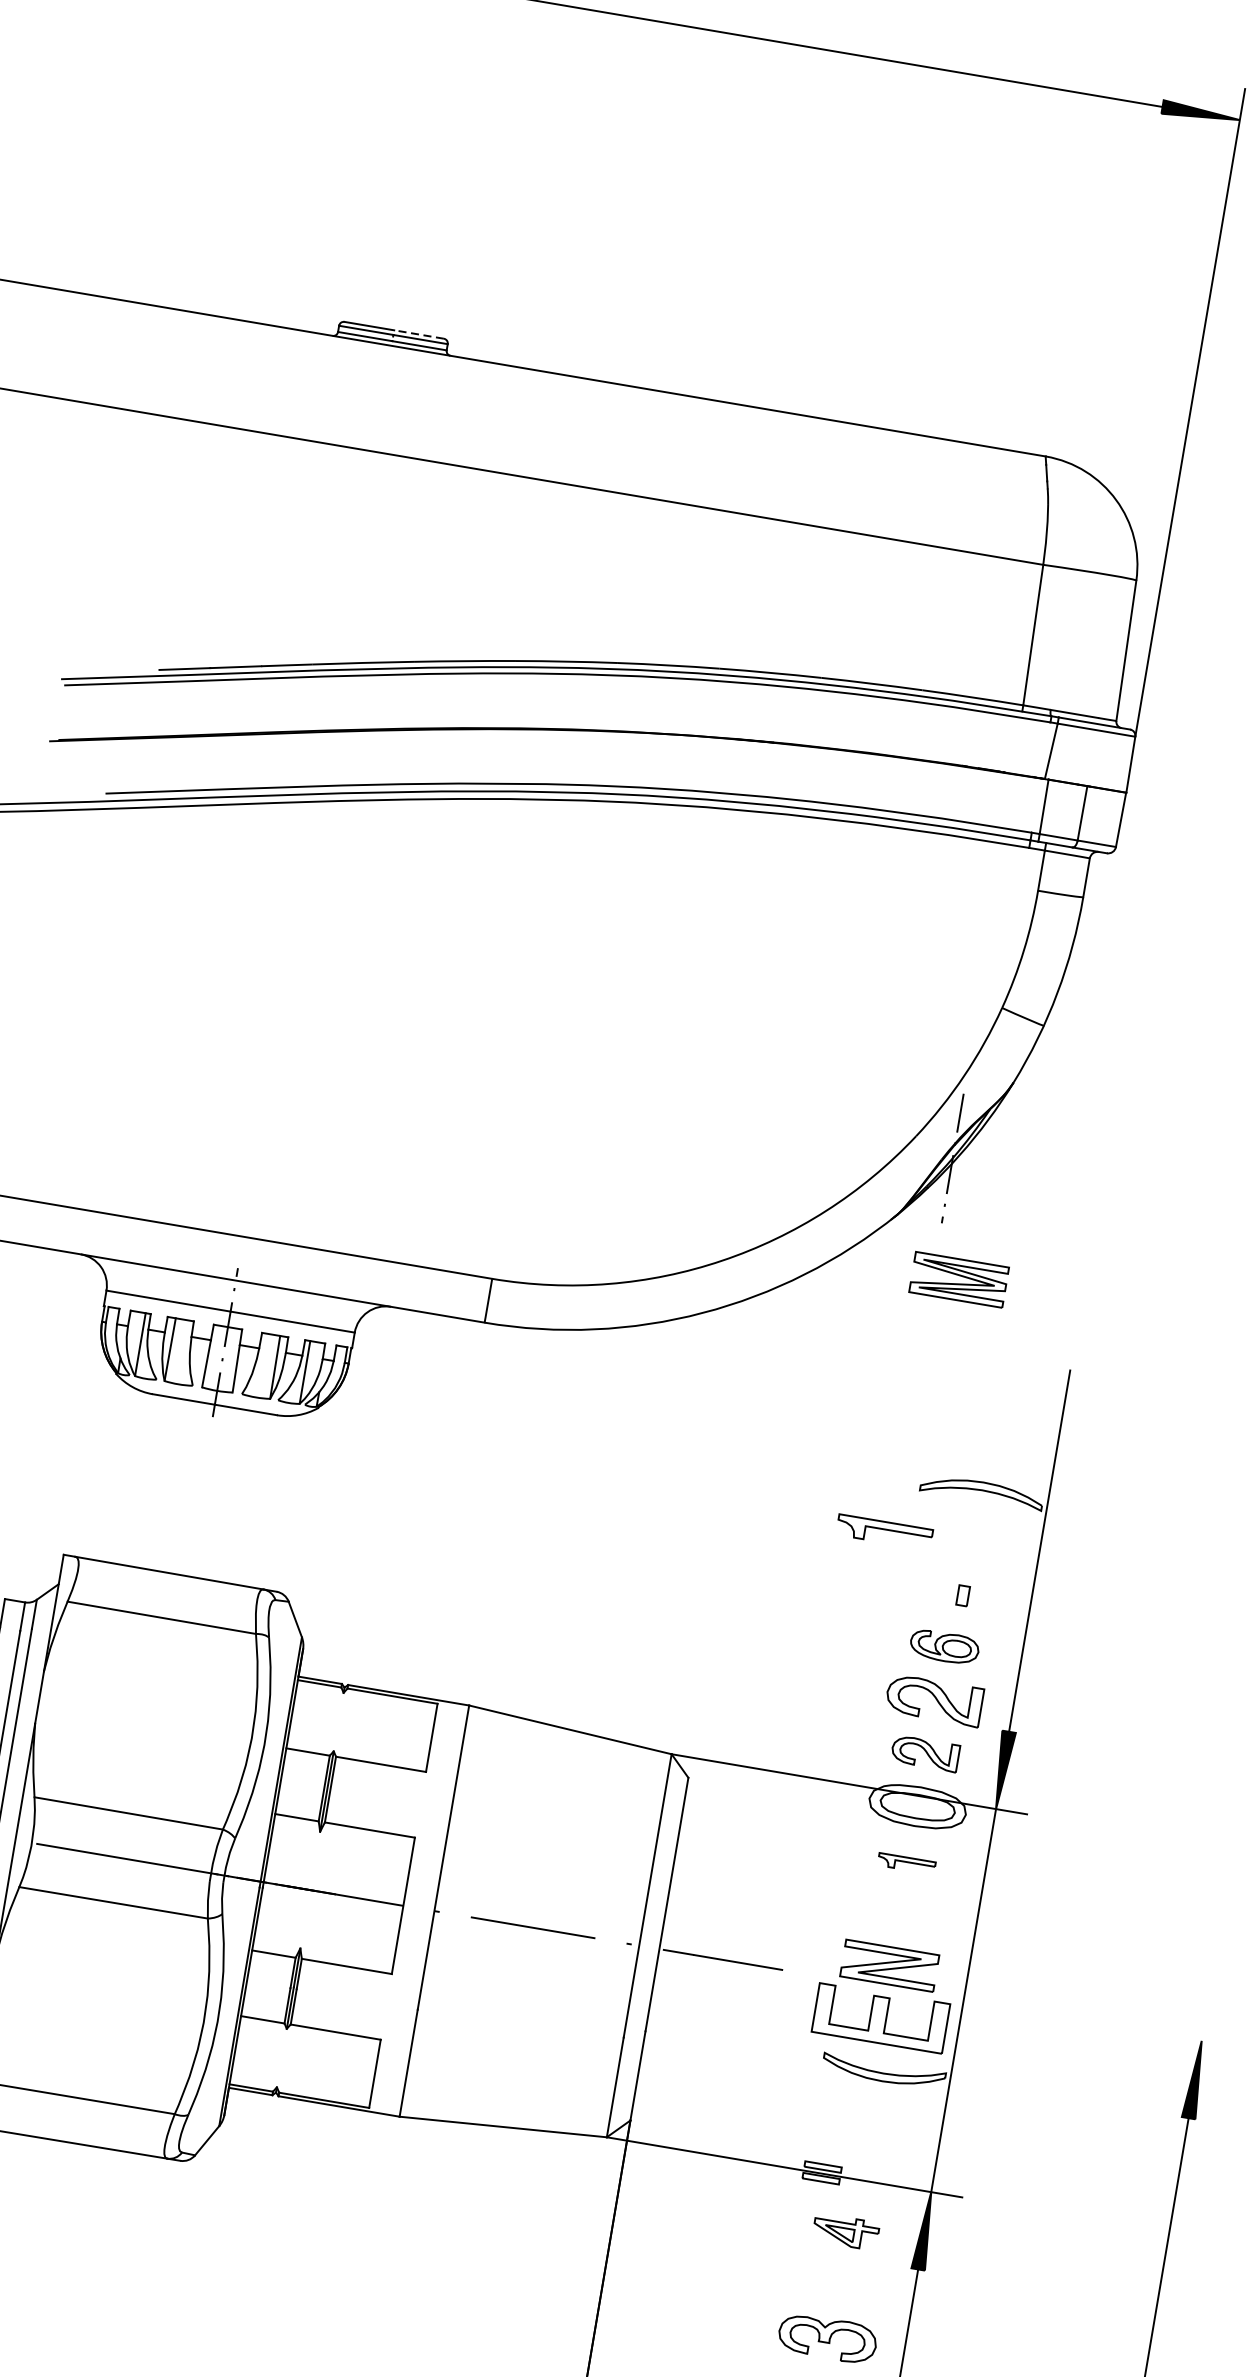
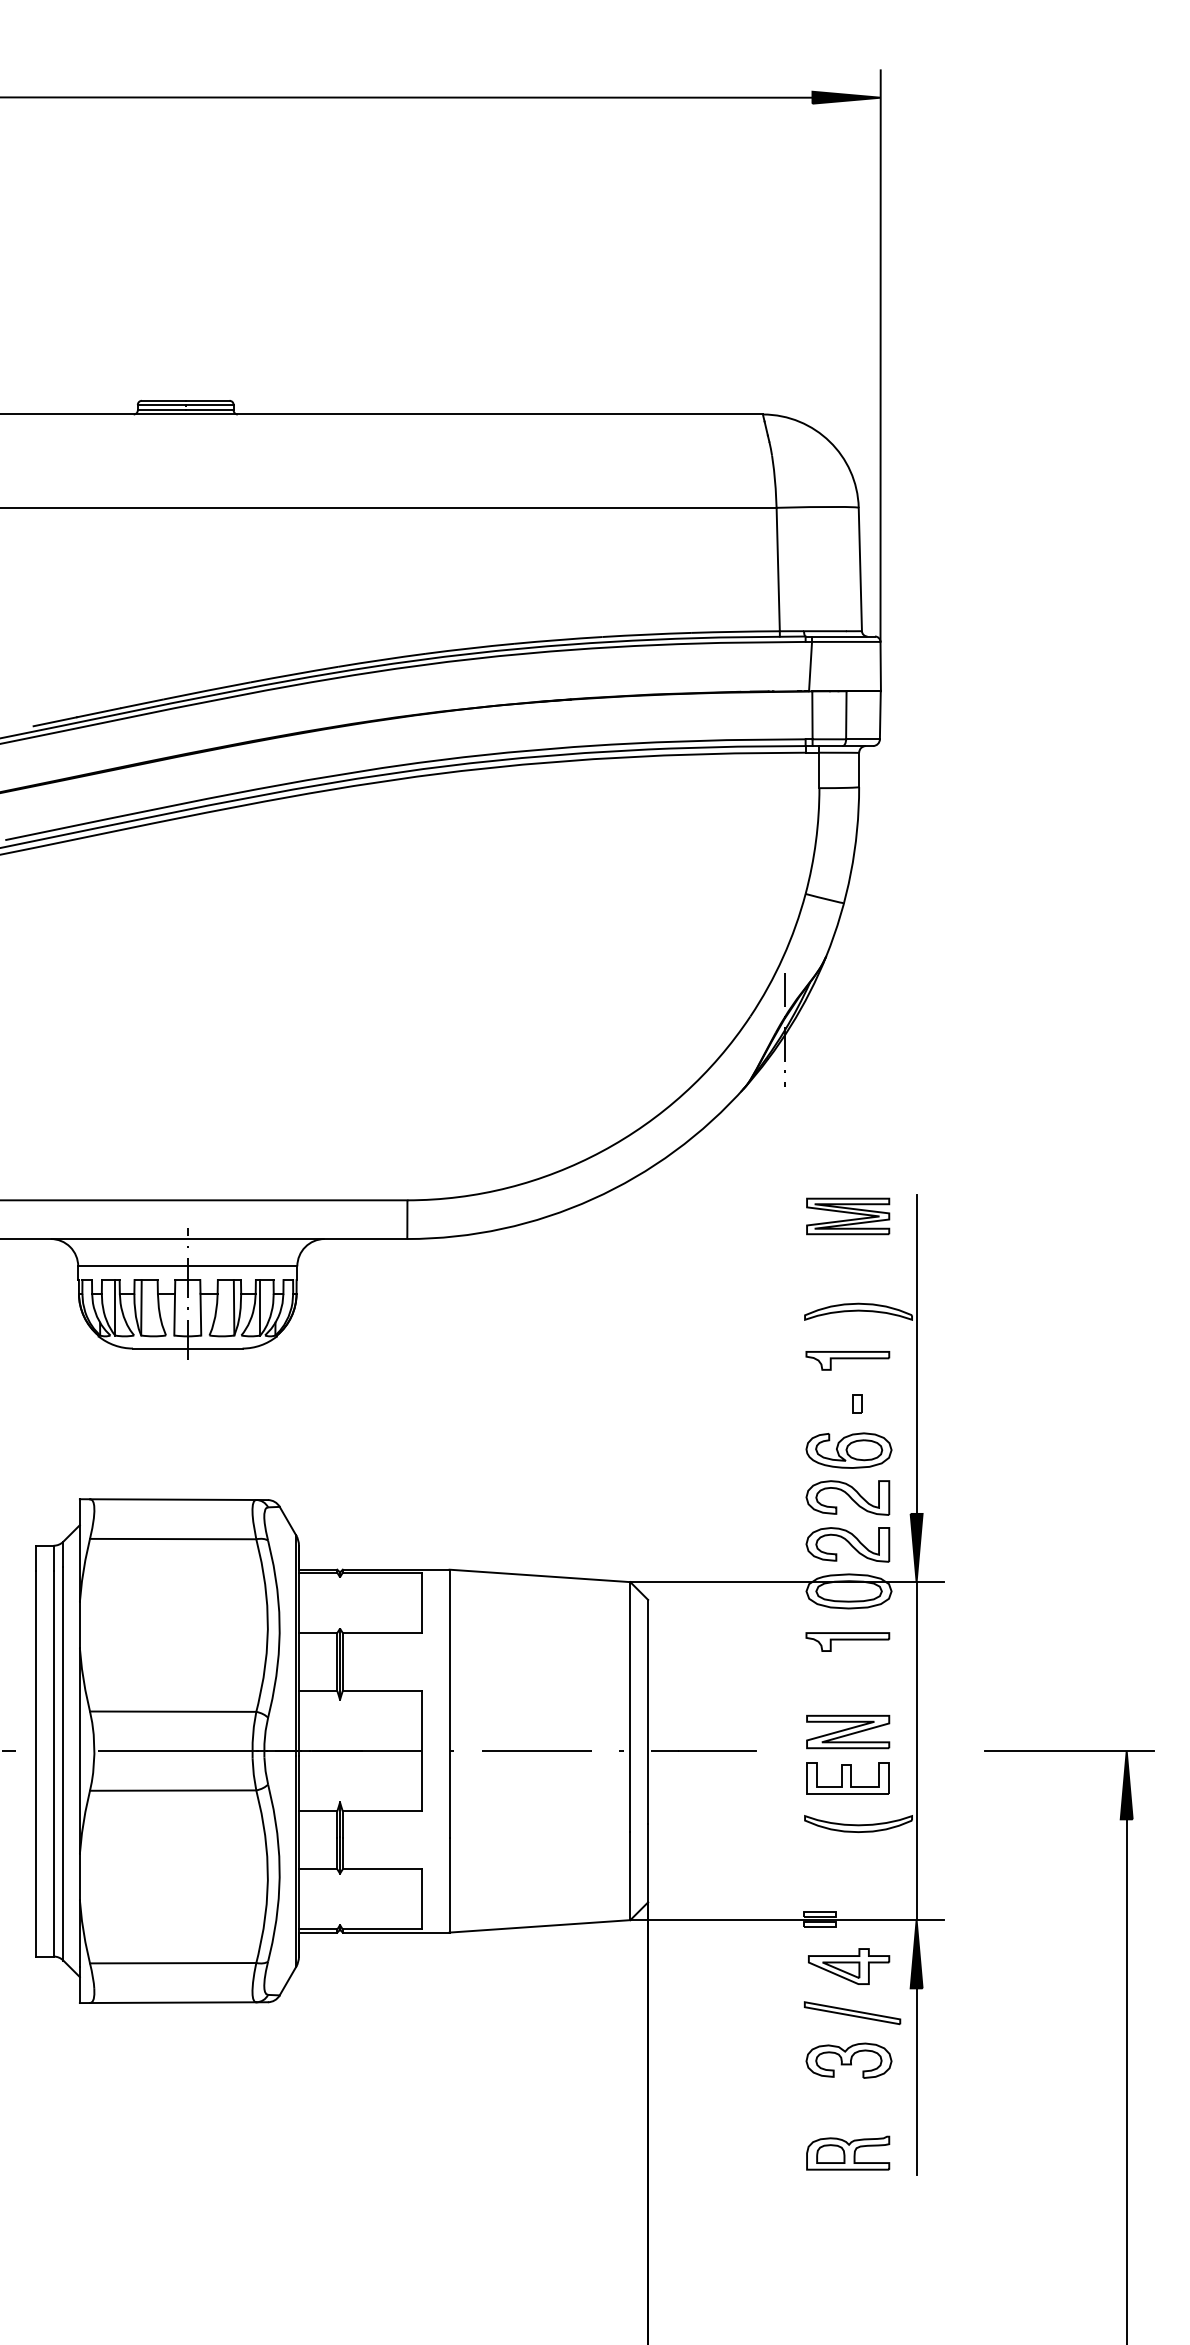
line: (418, 334) -> (207, 400), dashed -> solid
part: (959, 1279) -> (848, 1216), moved
part: (884, 1531) -> (847, 1360), moved
part: (944, 1646) -> (848, 1450), size x1.43
part: (924, 1753) -> (847, 1544), size x1.43
part: (906, 1863) -> (847, 1641), size x1.67
part: (880, 2018) -> (847, 1778), size x0.71
line: (1136, 2030) -> (1069, 1751), added
part: (846, 2231) -> (849, 1966), size x1.43
part: (840, 2285) -> (852, 2013), added

